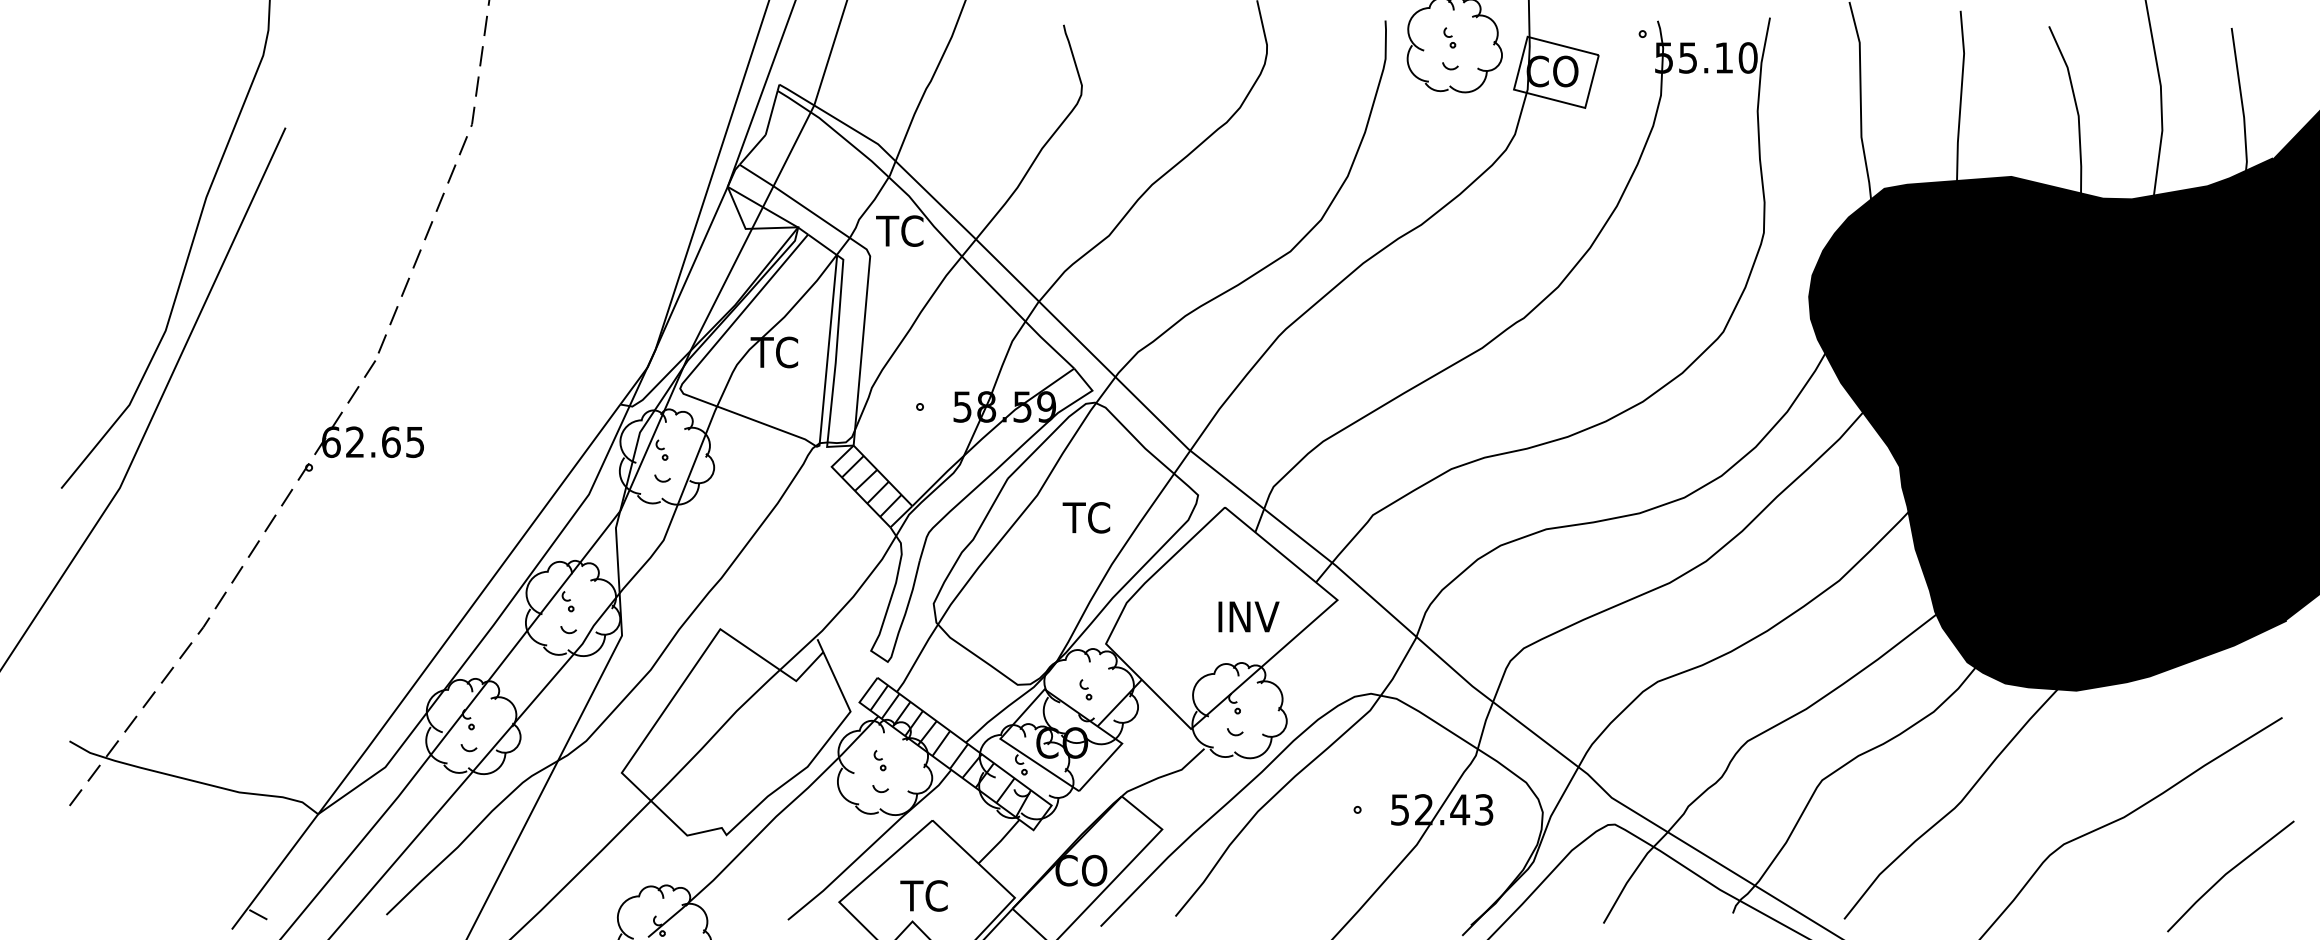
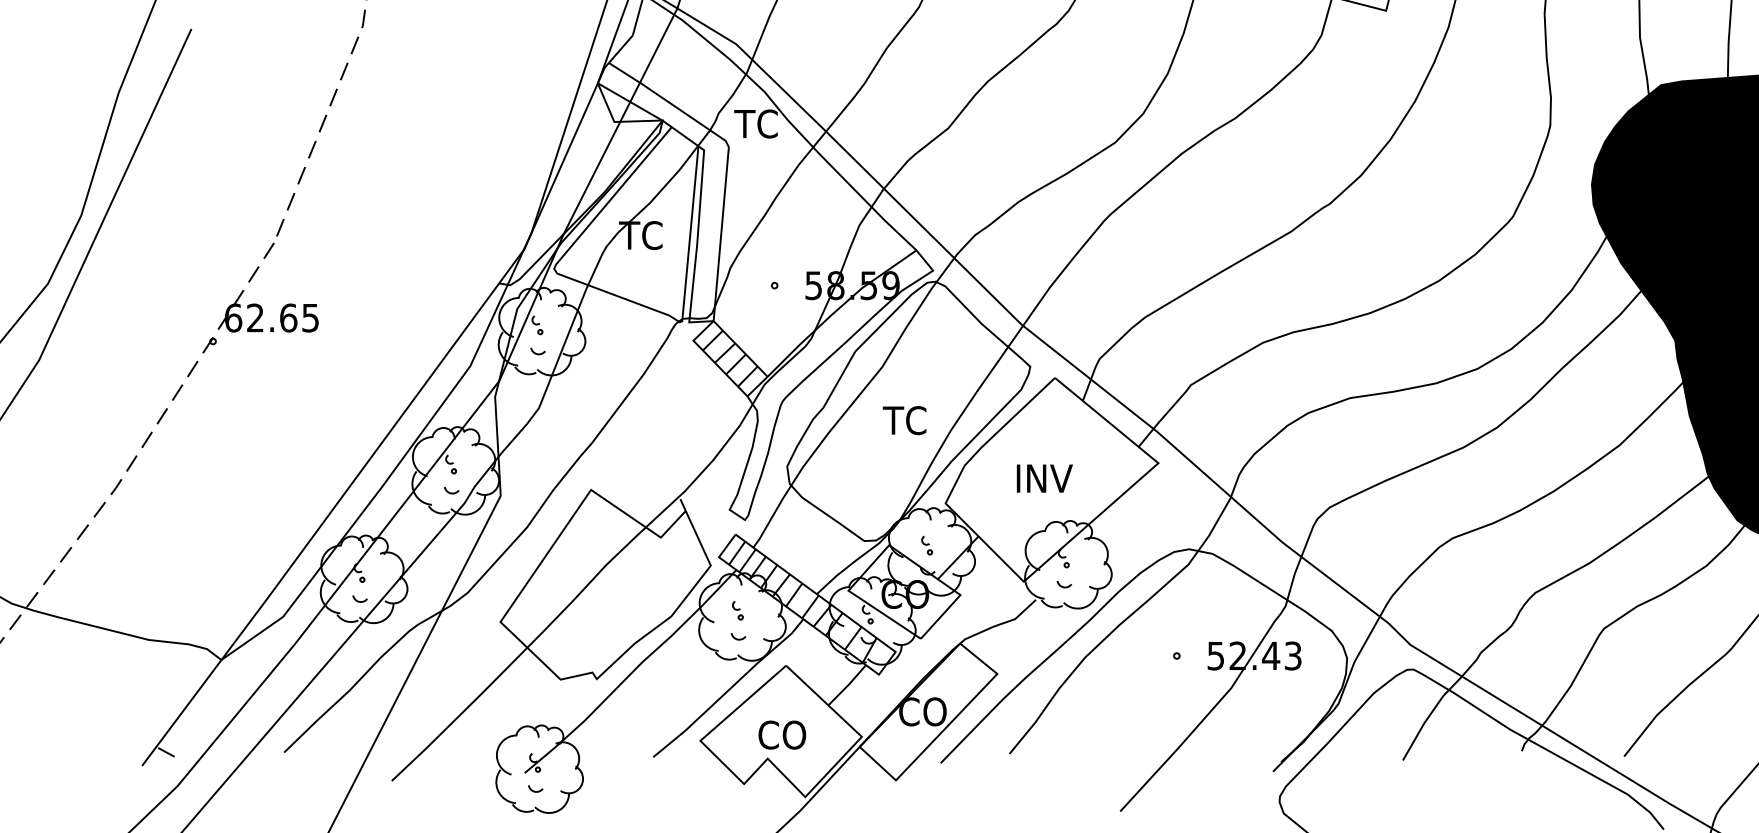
text: (1086, 517) -> (904, 420), moved
text: (1248, 616) -> (1044, 478), moved
text: (927, 895) -> (781, 734), TC -> CO

